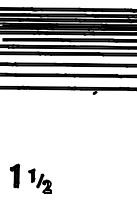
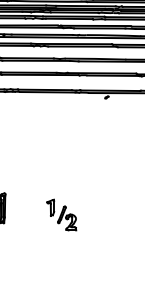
part: (39, 180) -> (60, 214), moved

